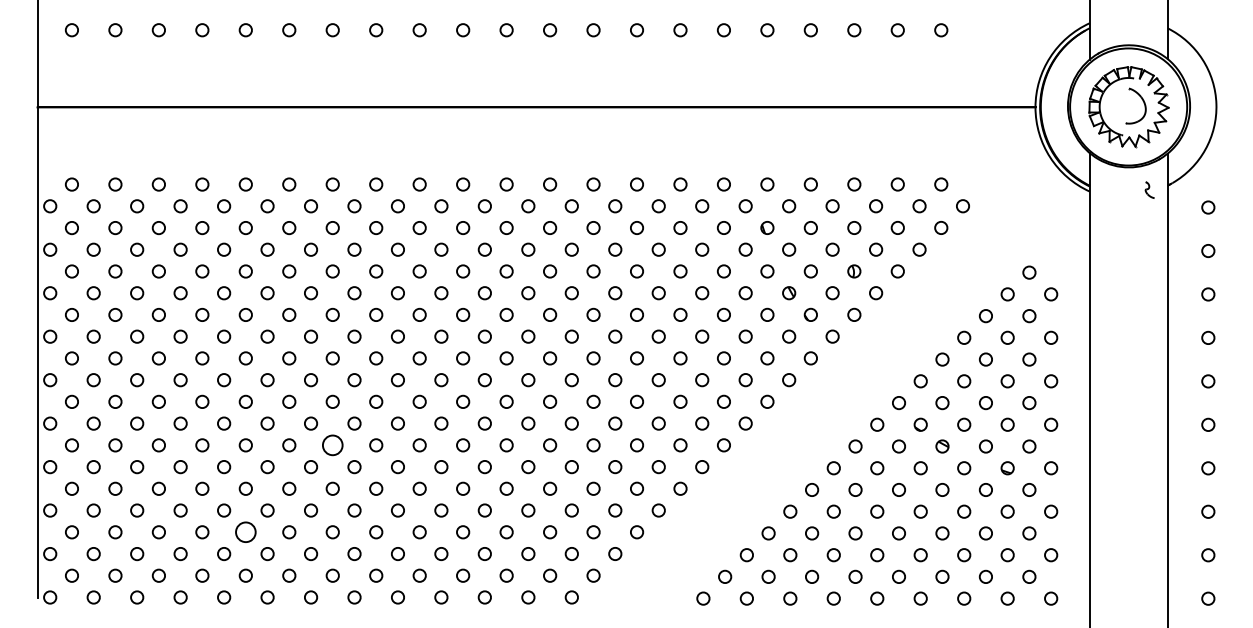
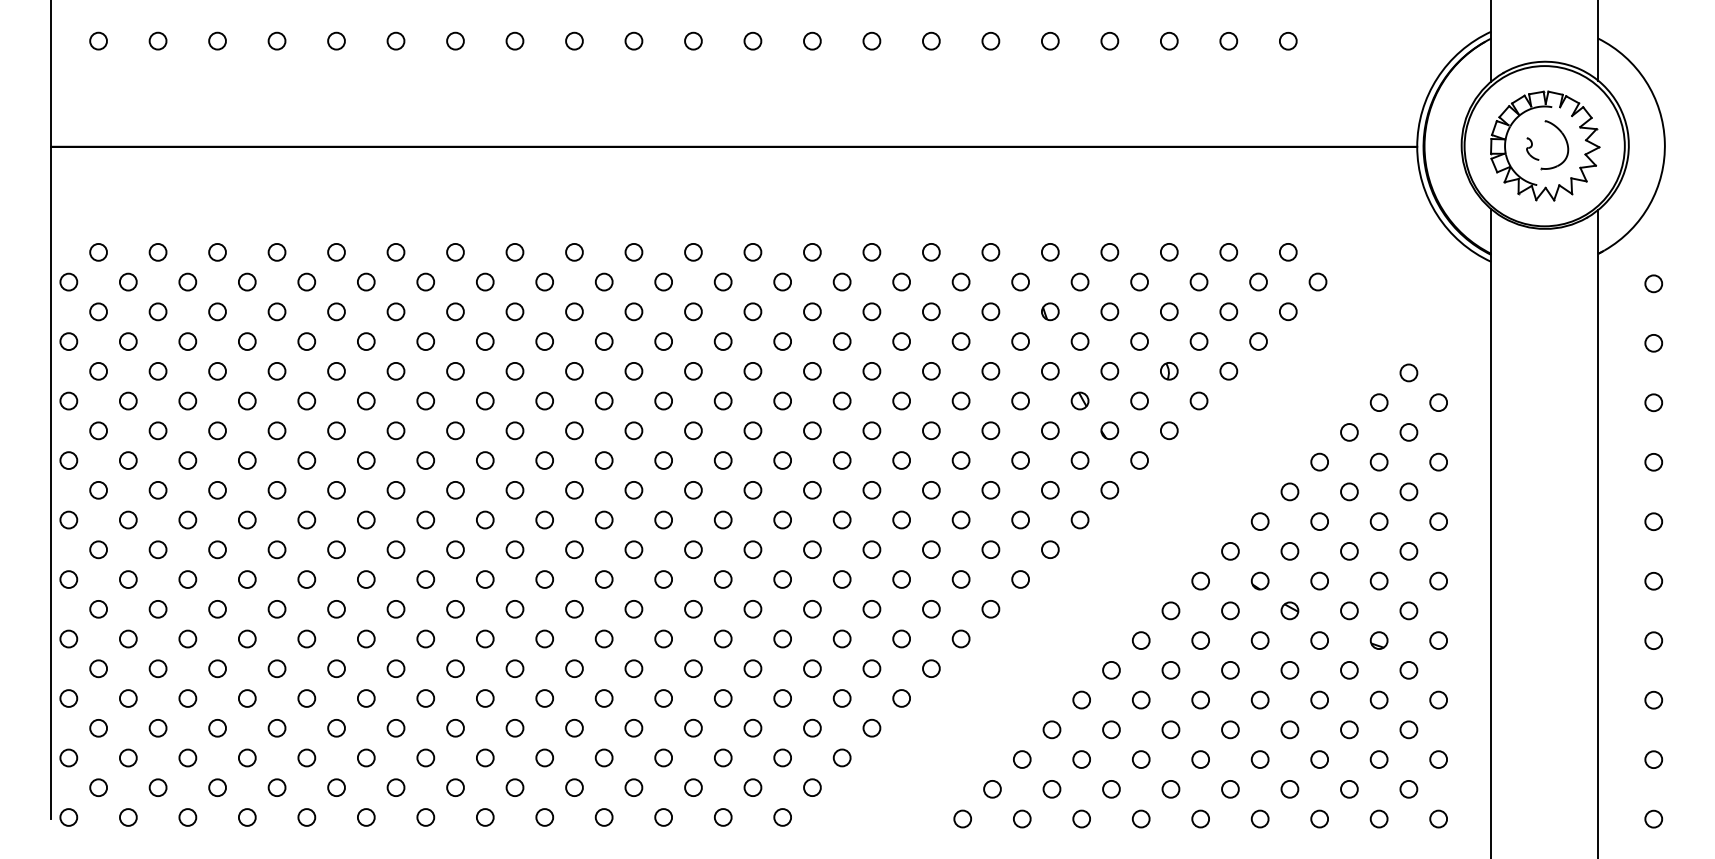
part: (1149, 189) -> (1532, 148), moved
circle: (332, 444) -> (455, 608), size x0.62
circle: (245, 531) -> (336, 727), size x0.62

